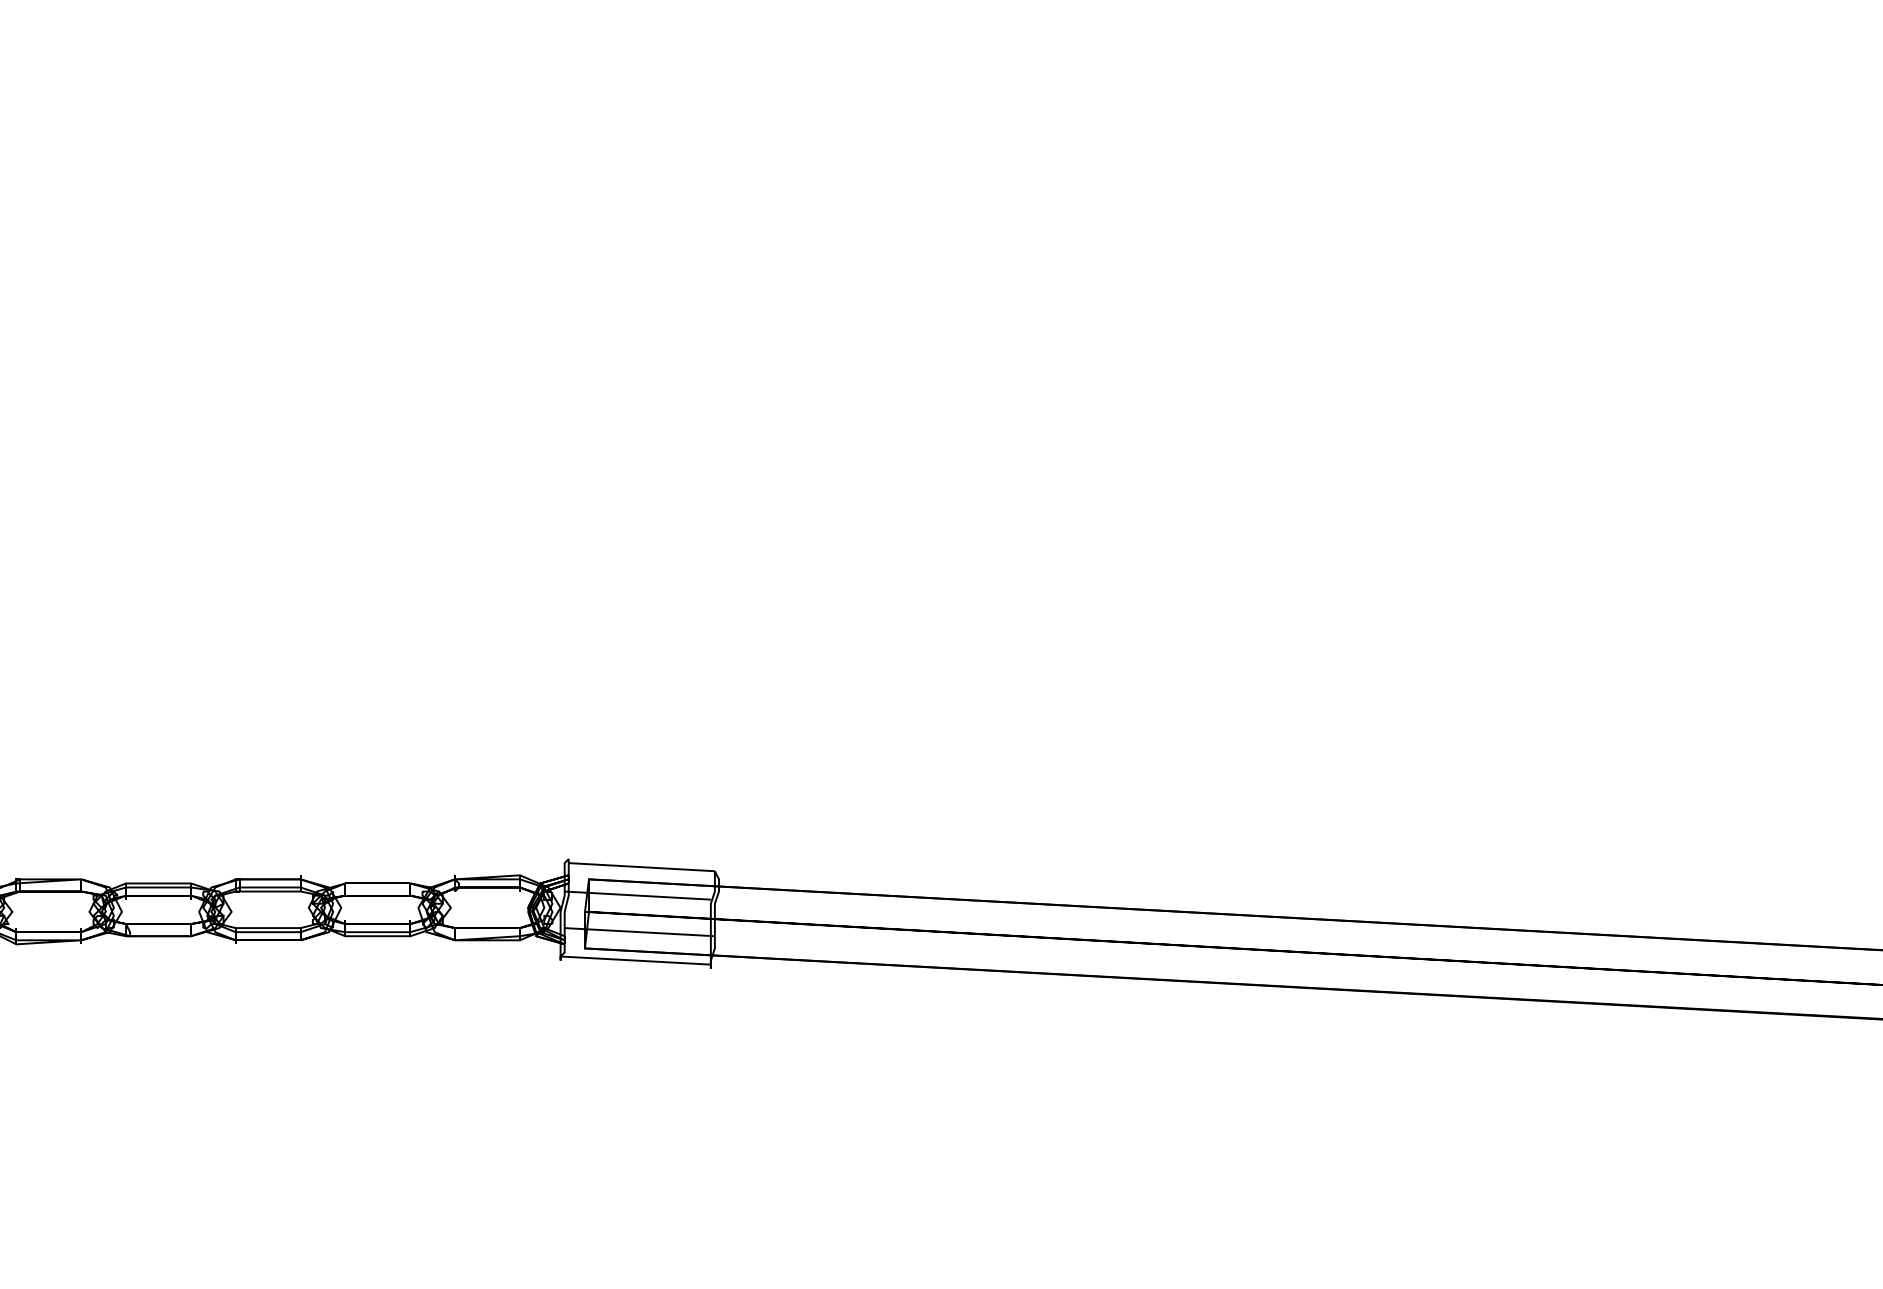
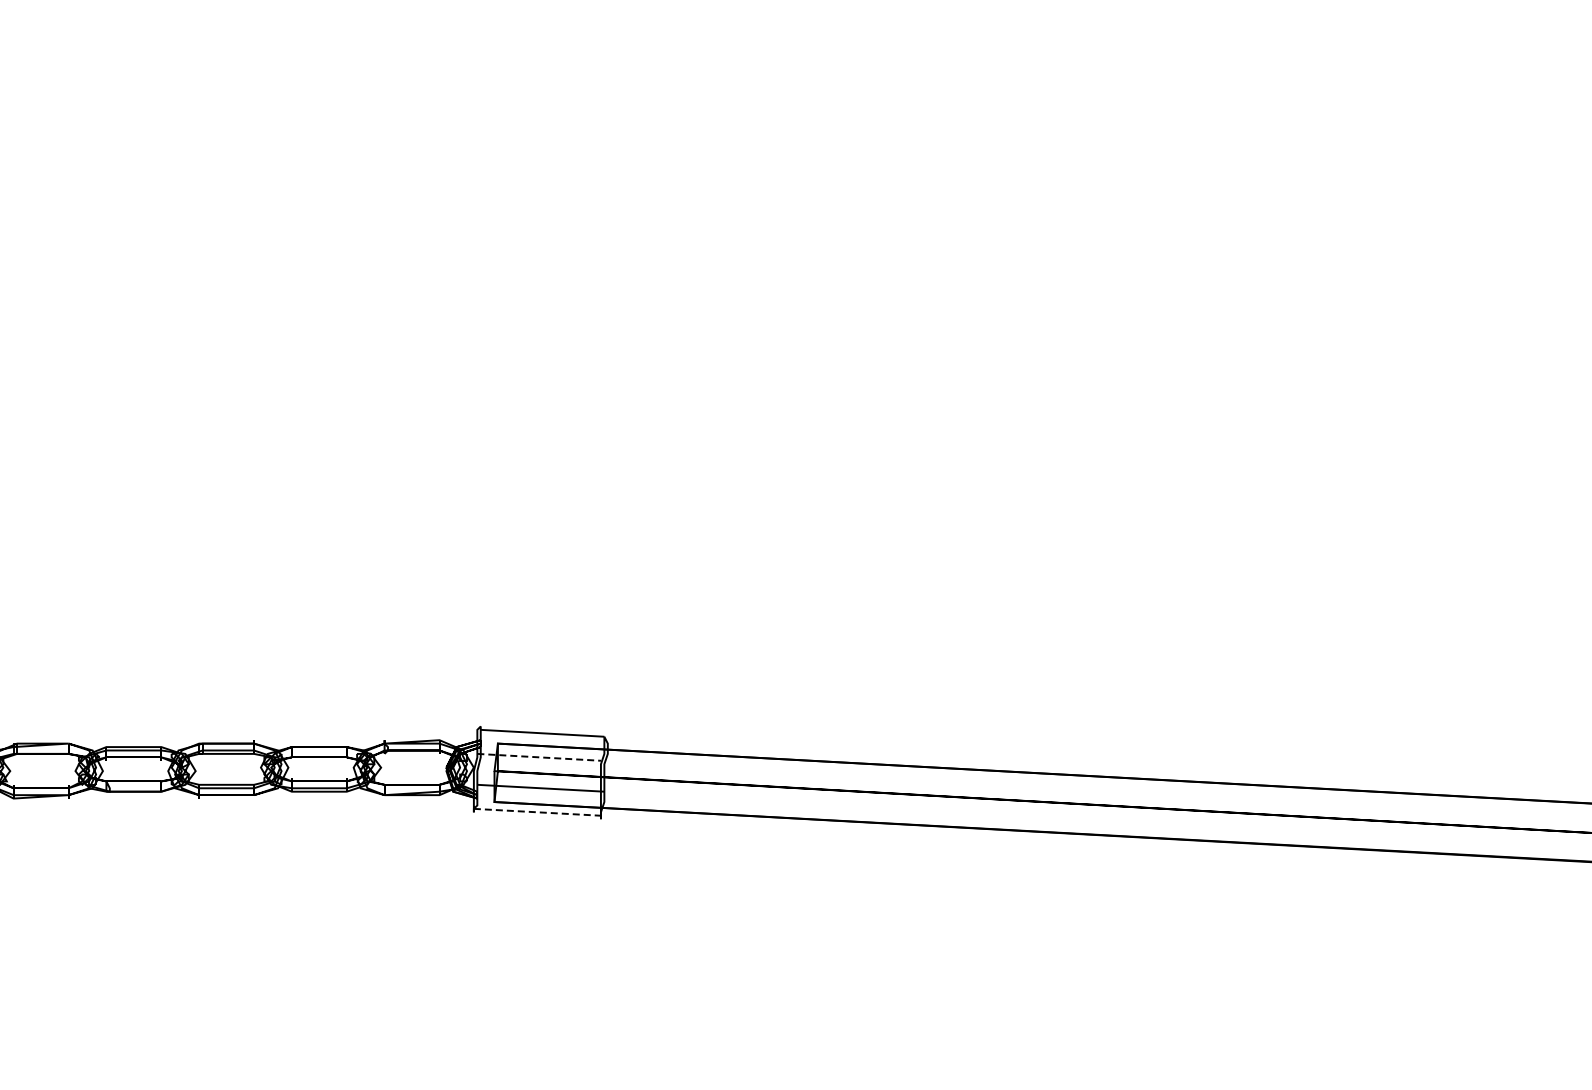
line: (638, 895) -> (539, 757), solid -> dashed
line: (635, 960) -> (537, 812), solid -> dashed

